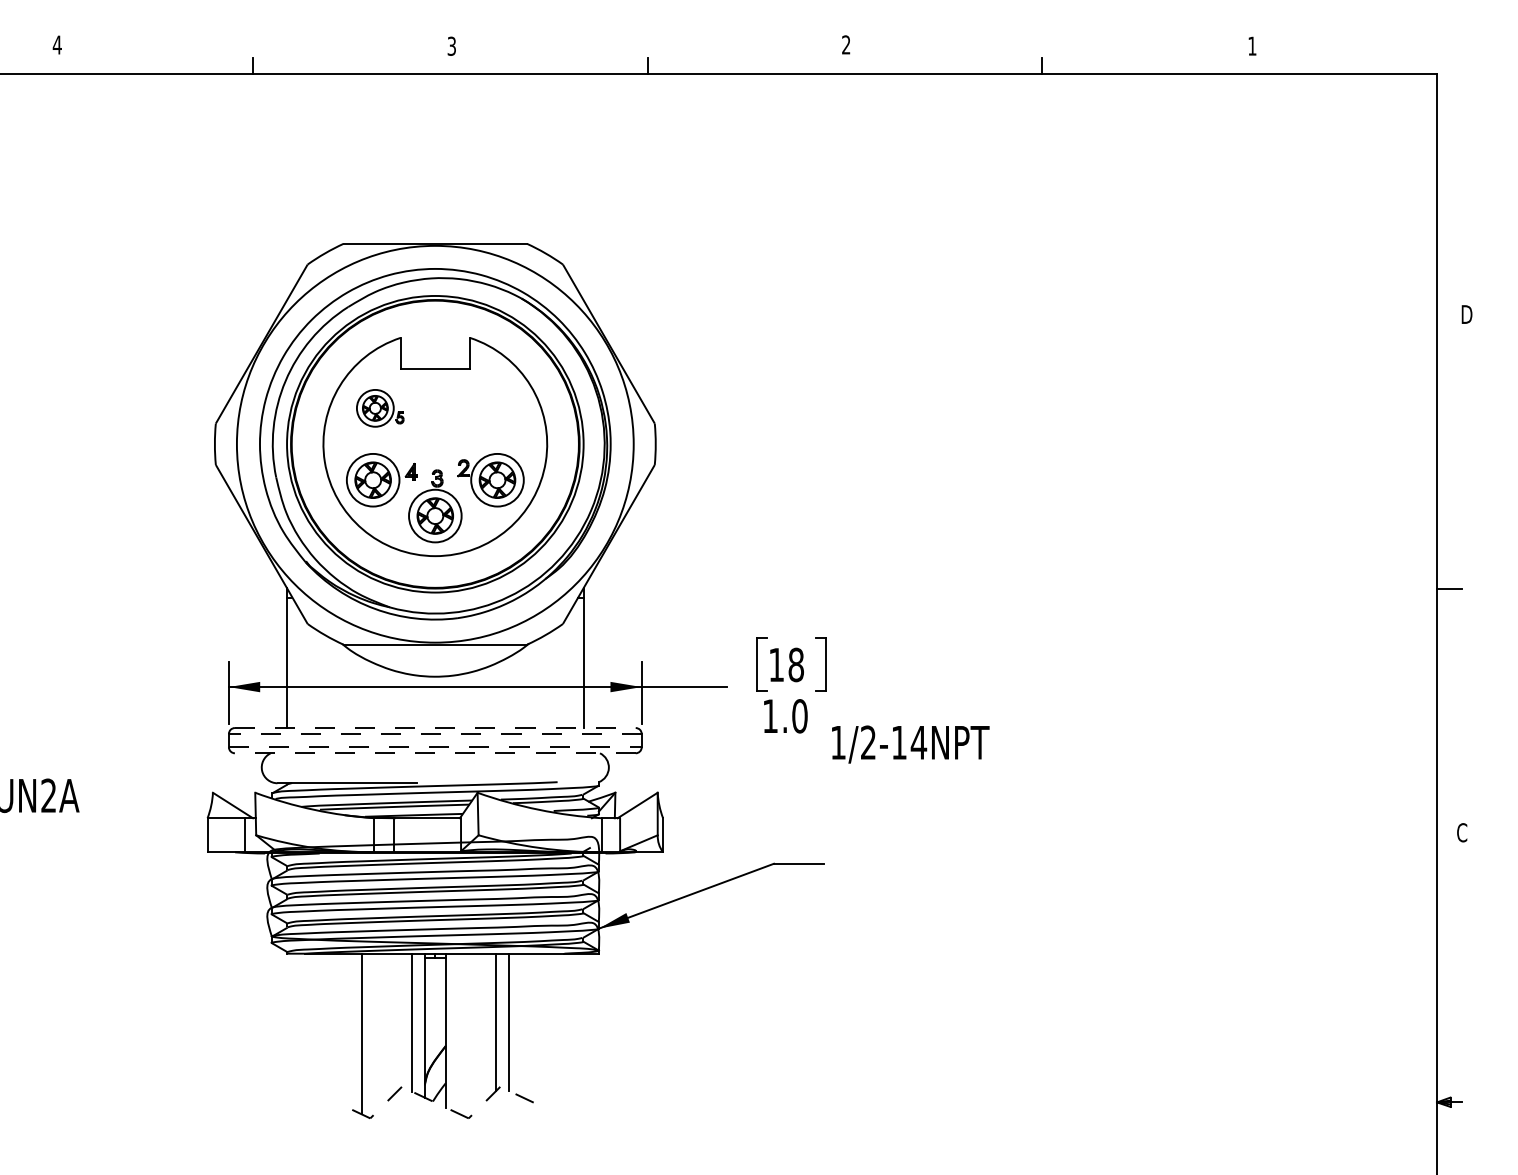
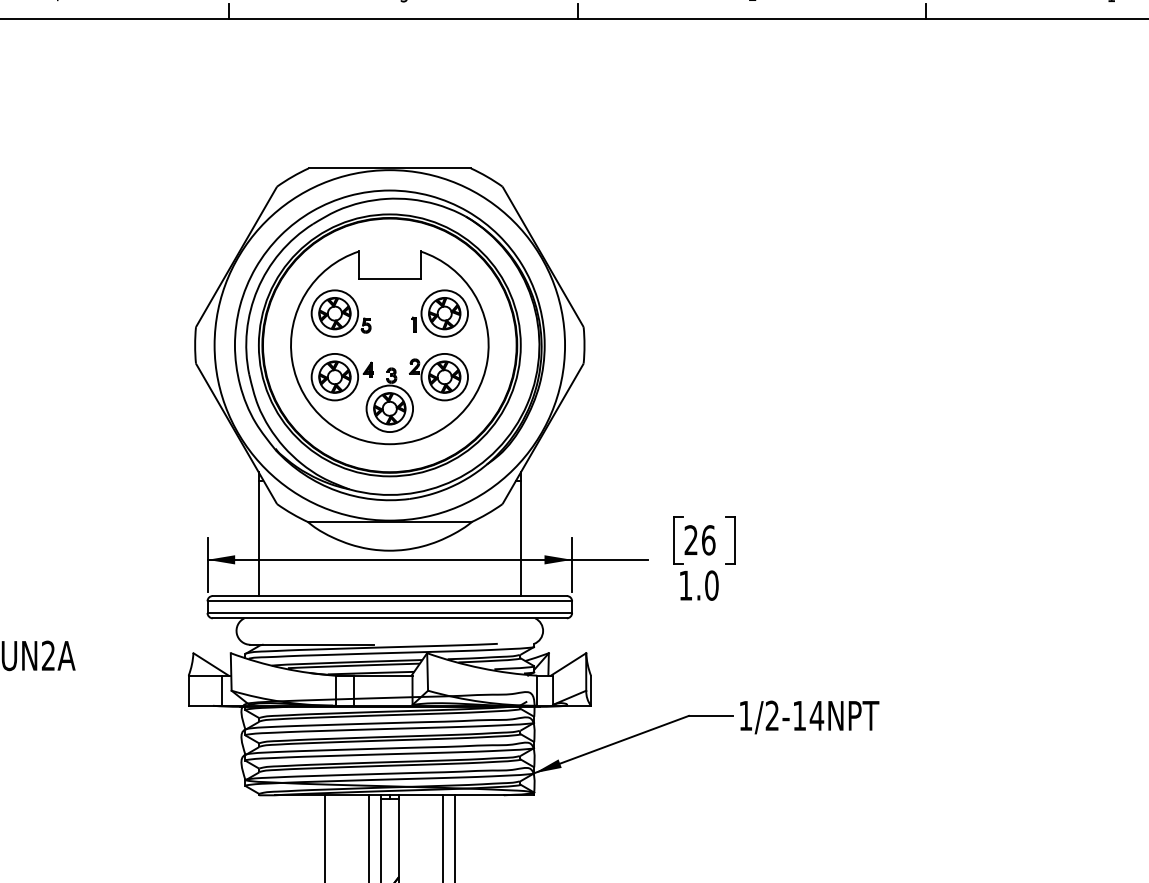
part: (380, 408) -> (341, 313), size x1.43
part: (491, 408) -> (439, 313), added
text: (786, 664) -> (699, 539), 18 -> 26
line: (435, 728) -> (389, 596), dashed -> solid
line: (434, 734) -> (389, 601), dashed -> solid
text: (910, 744) -> (809, 717), moved
line: (435, 747) -> (389, 613), dashed -> solid
line: (434, 753) -> (389, 618), dashed -> solid

